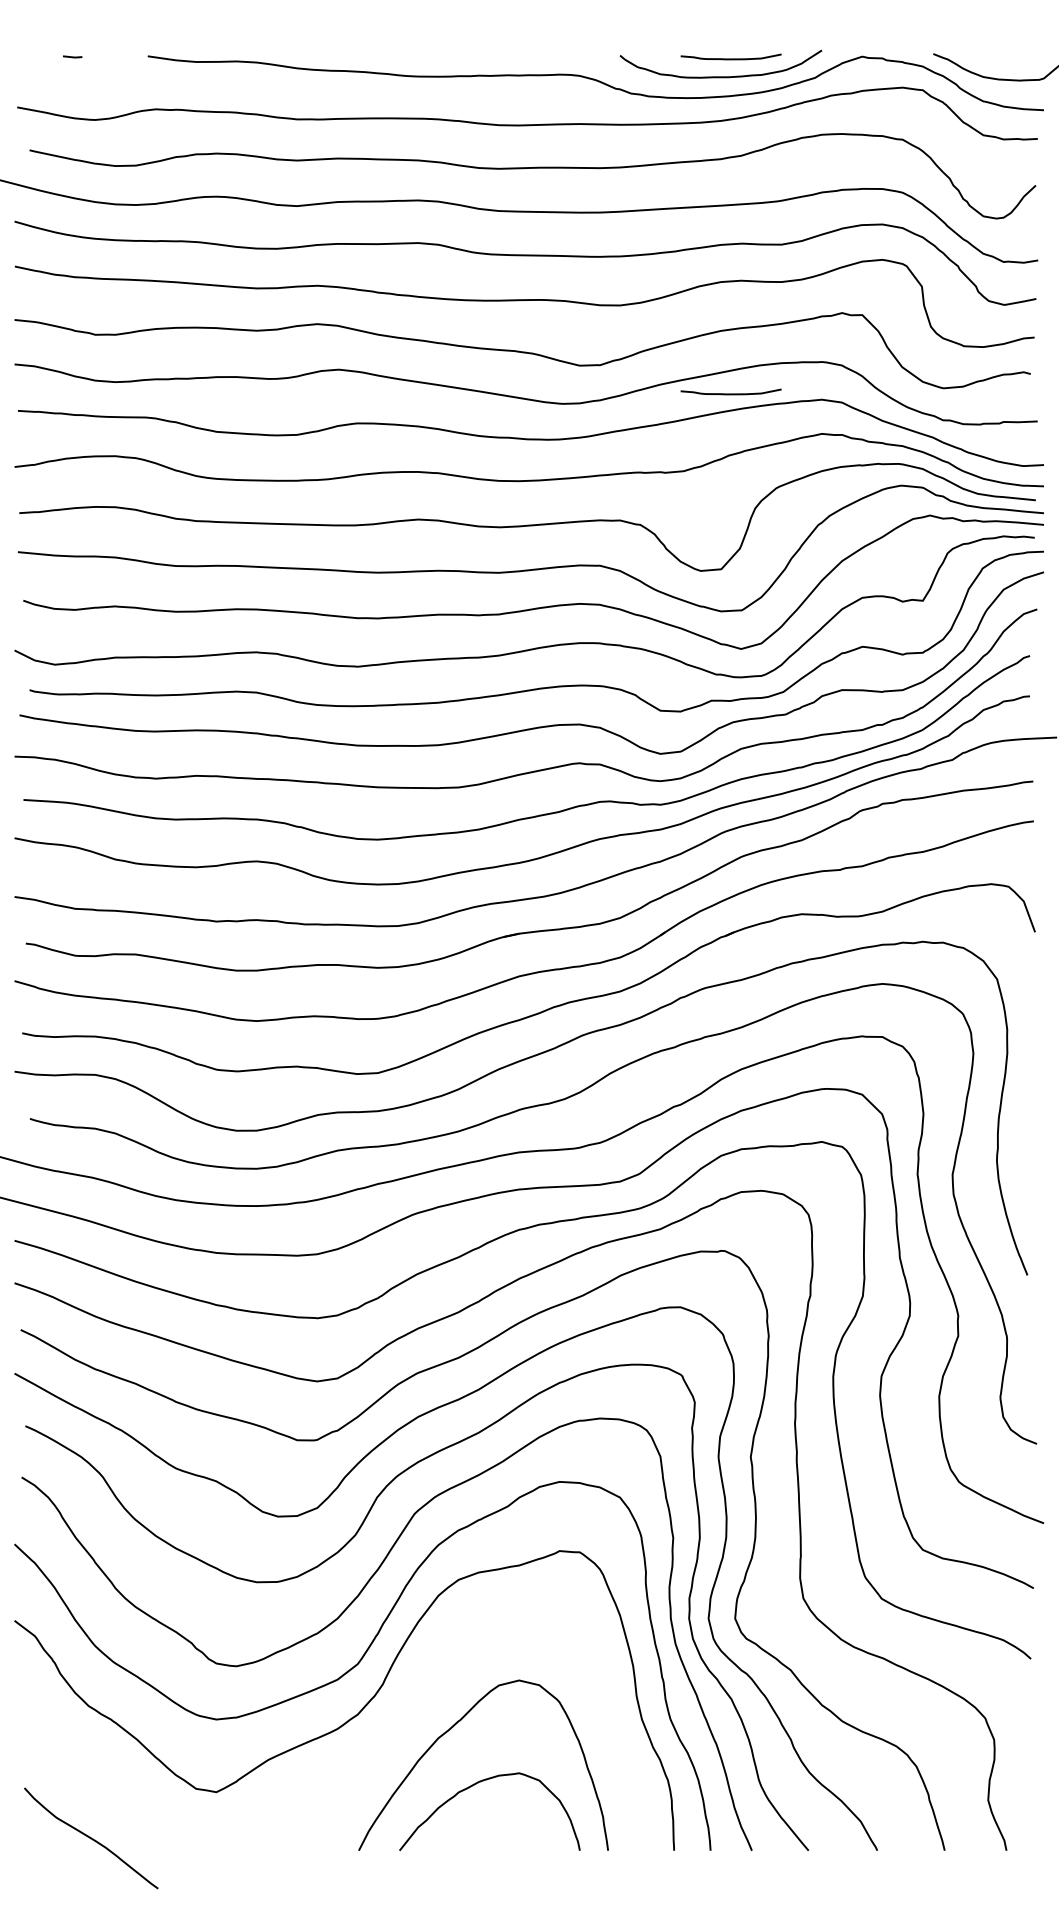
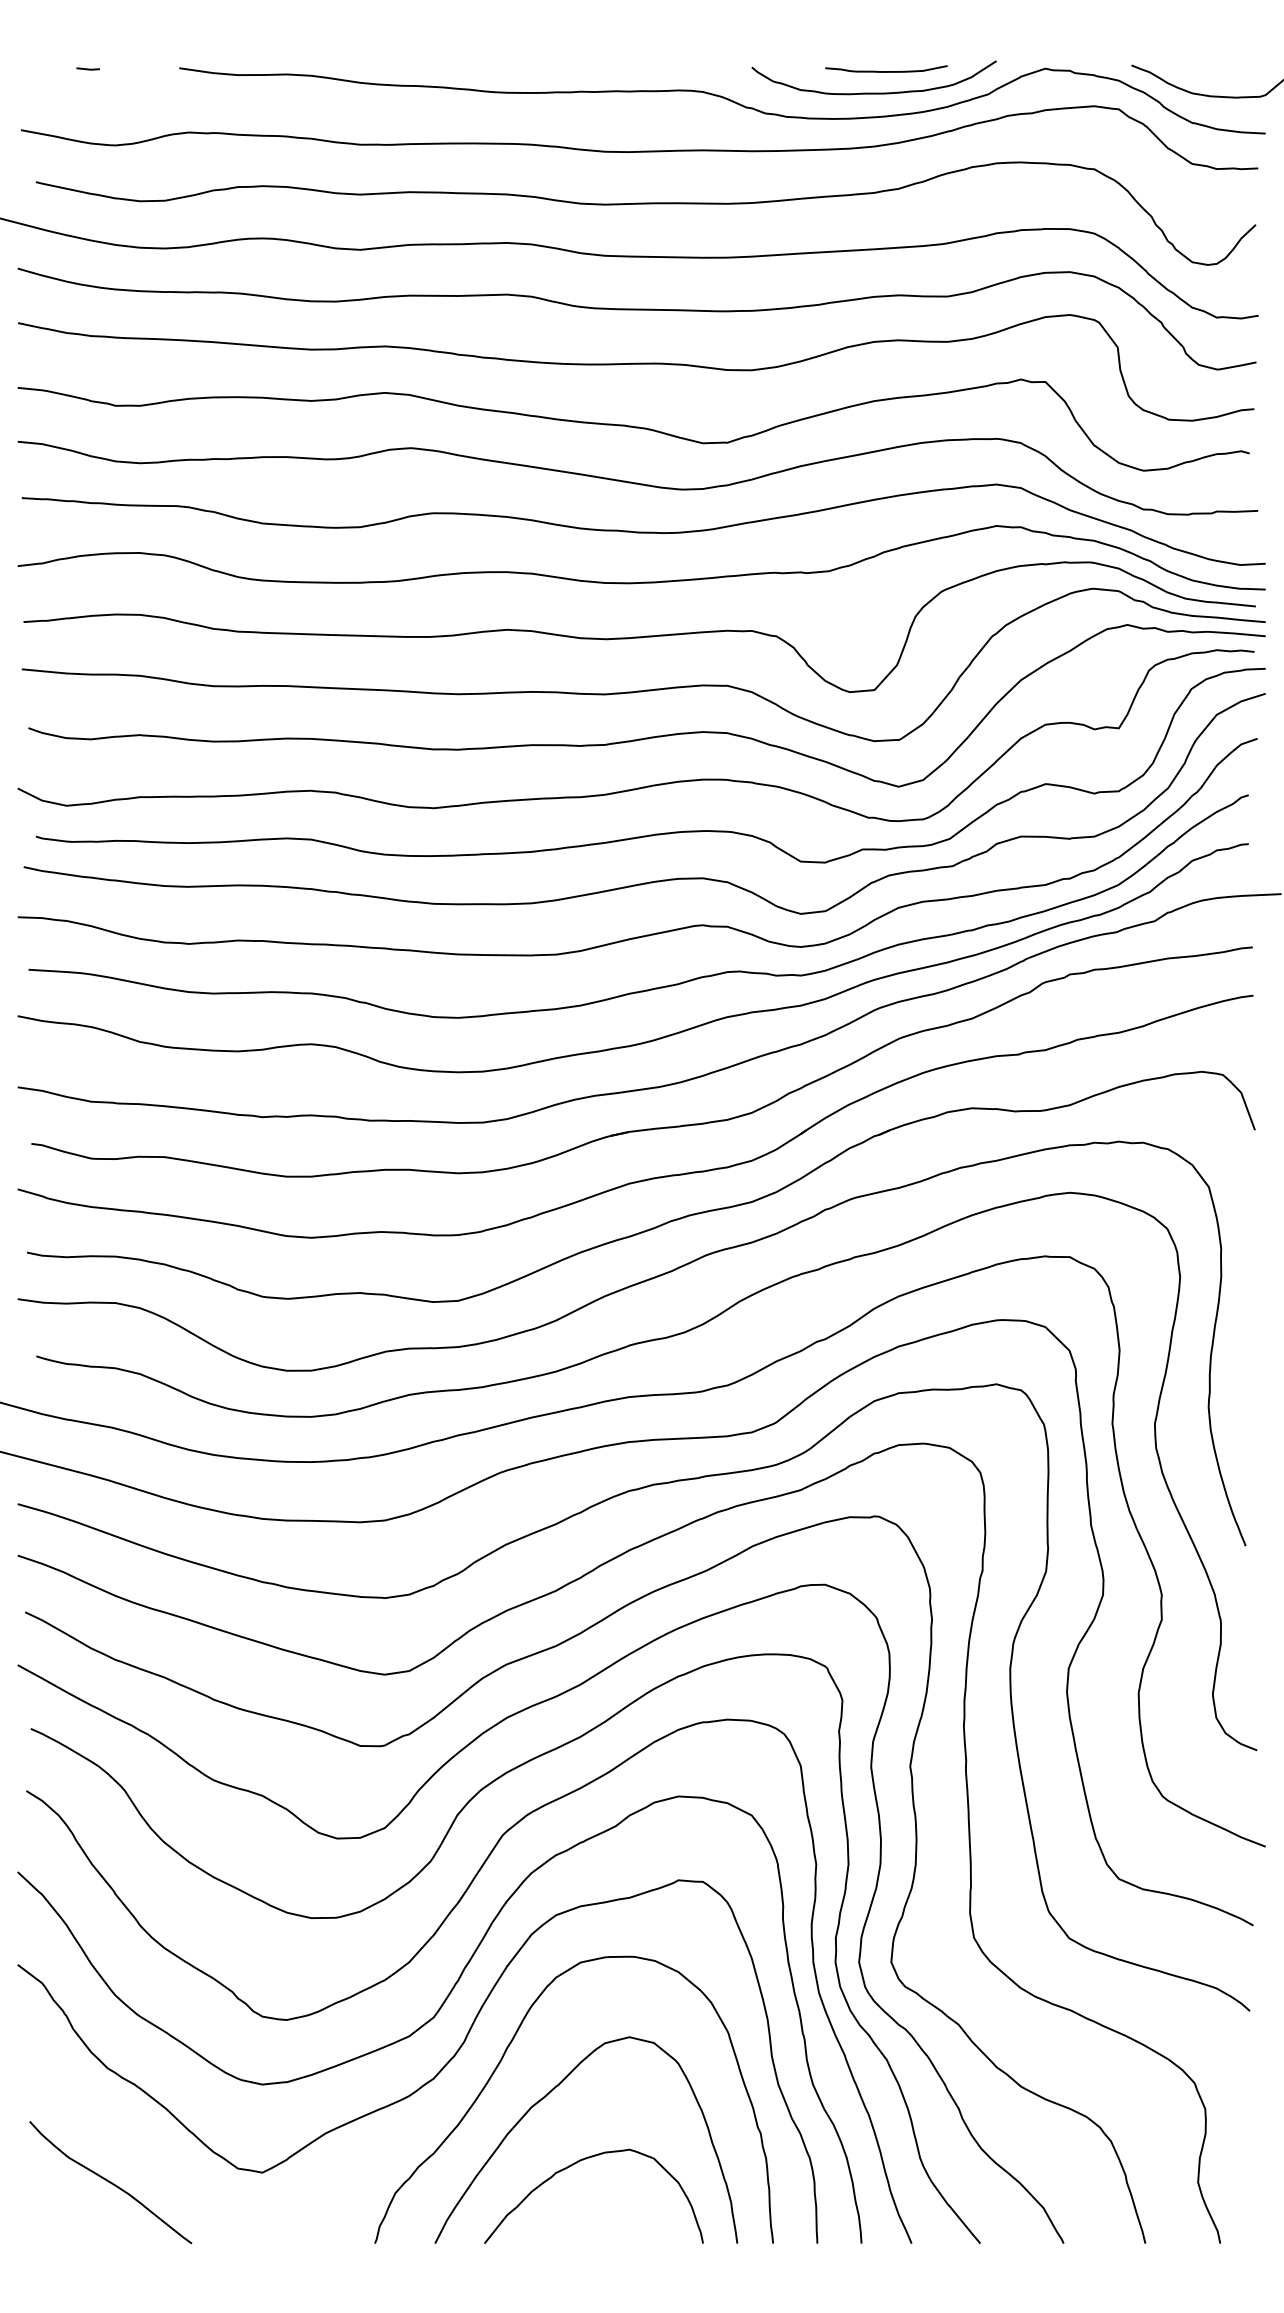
curve: (730, 393) -> (885, 477), removed
curve: (413, 1701) -> (501, 2062), added
curve: (91, 1838) -> (111, 2182), moved

